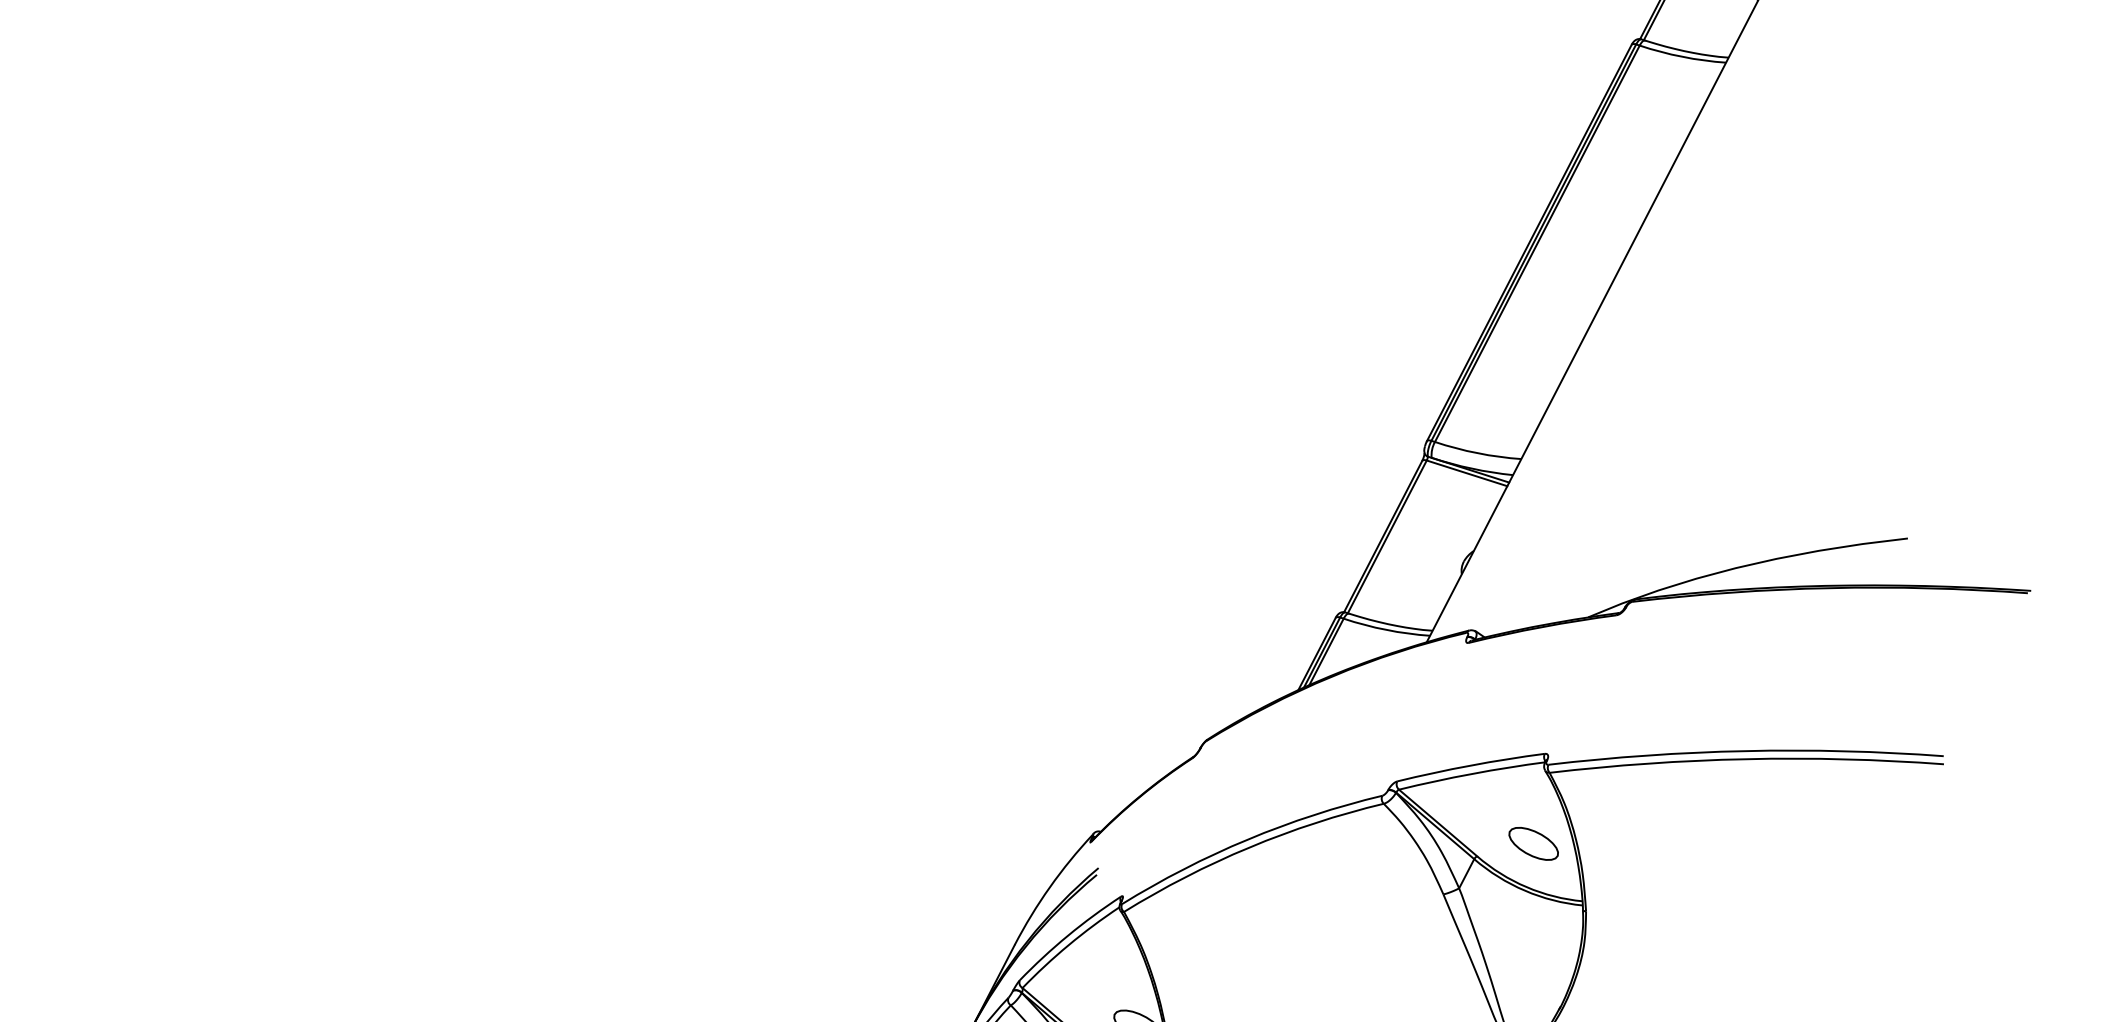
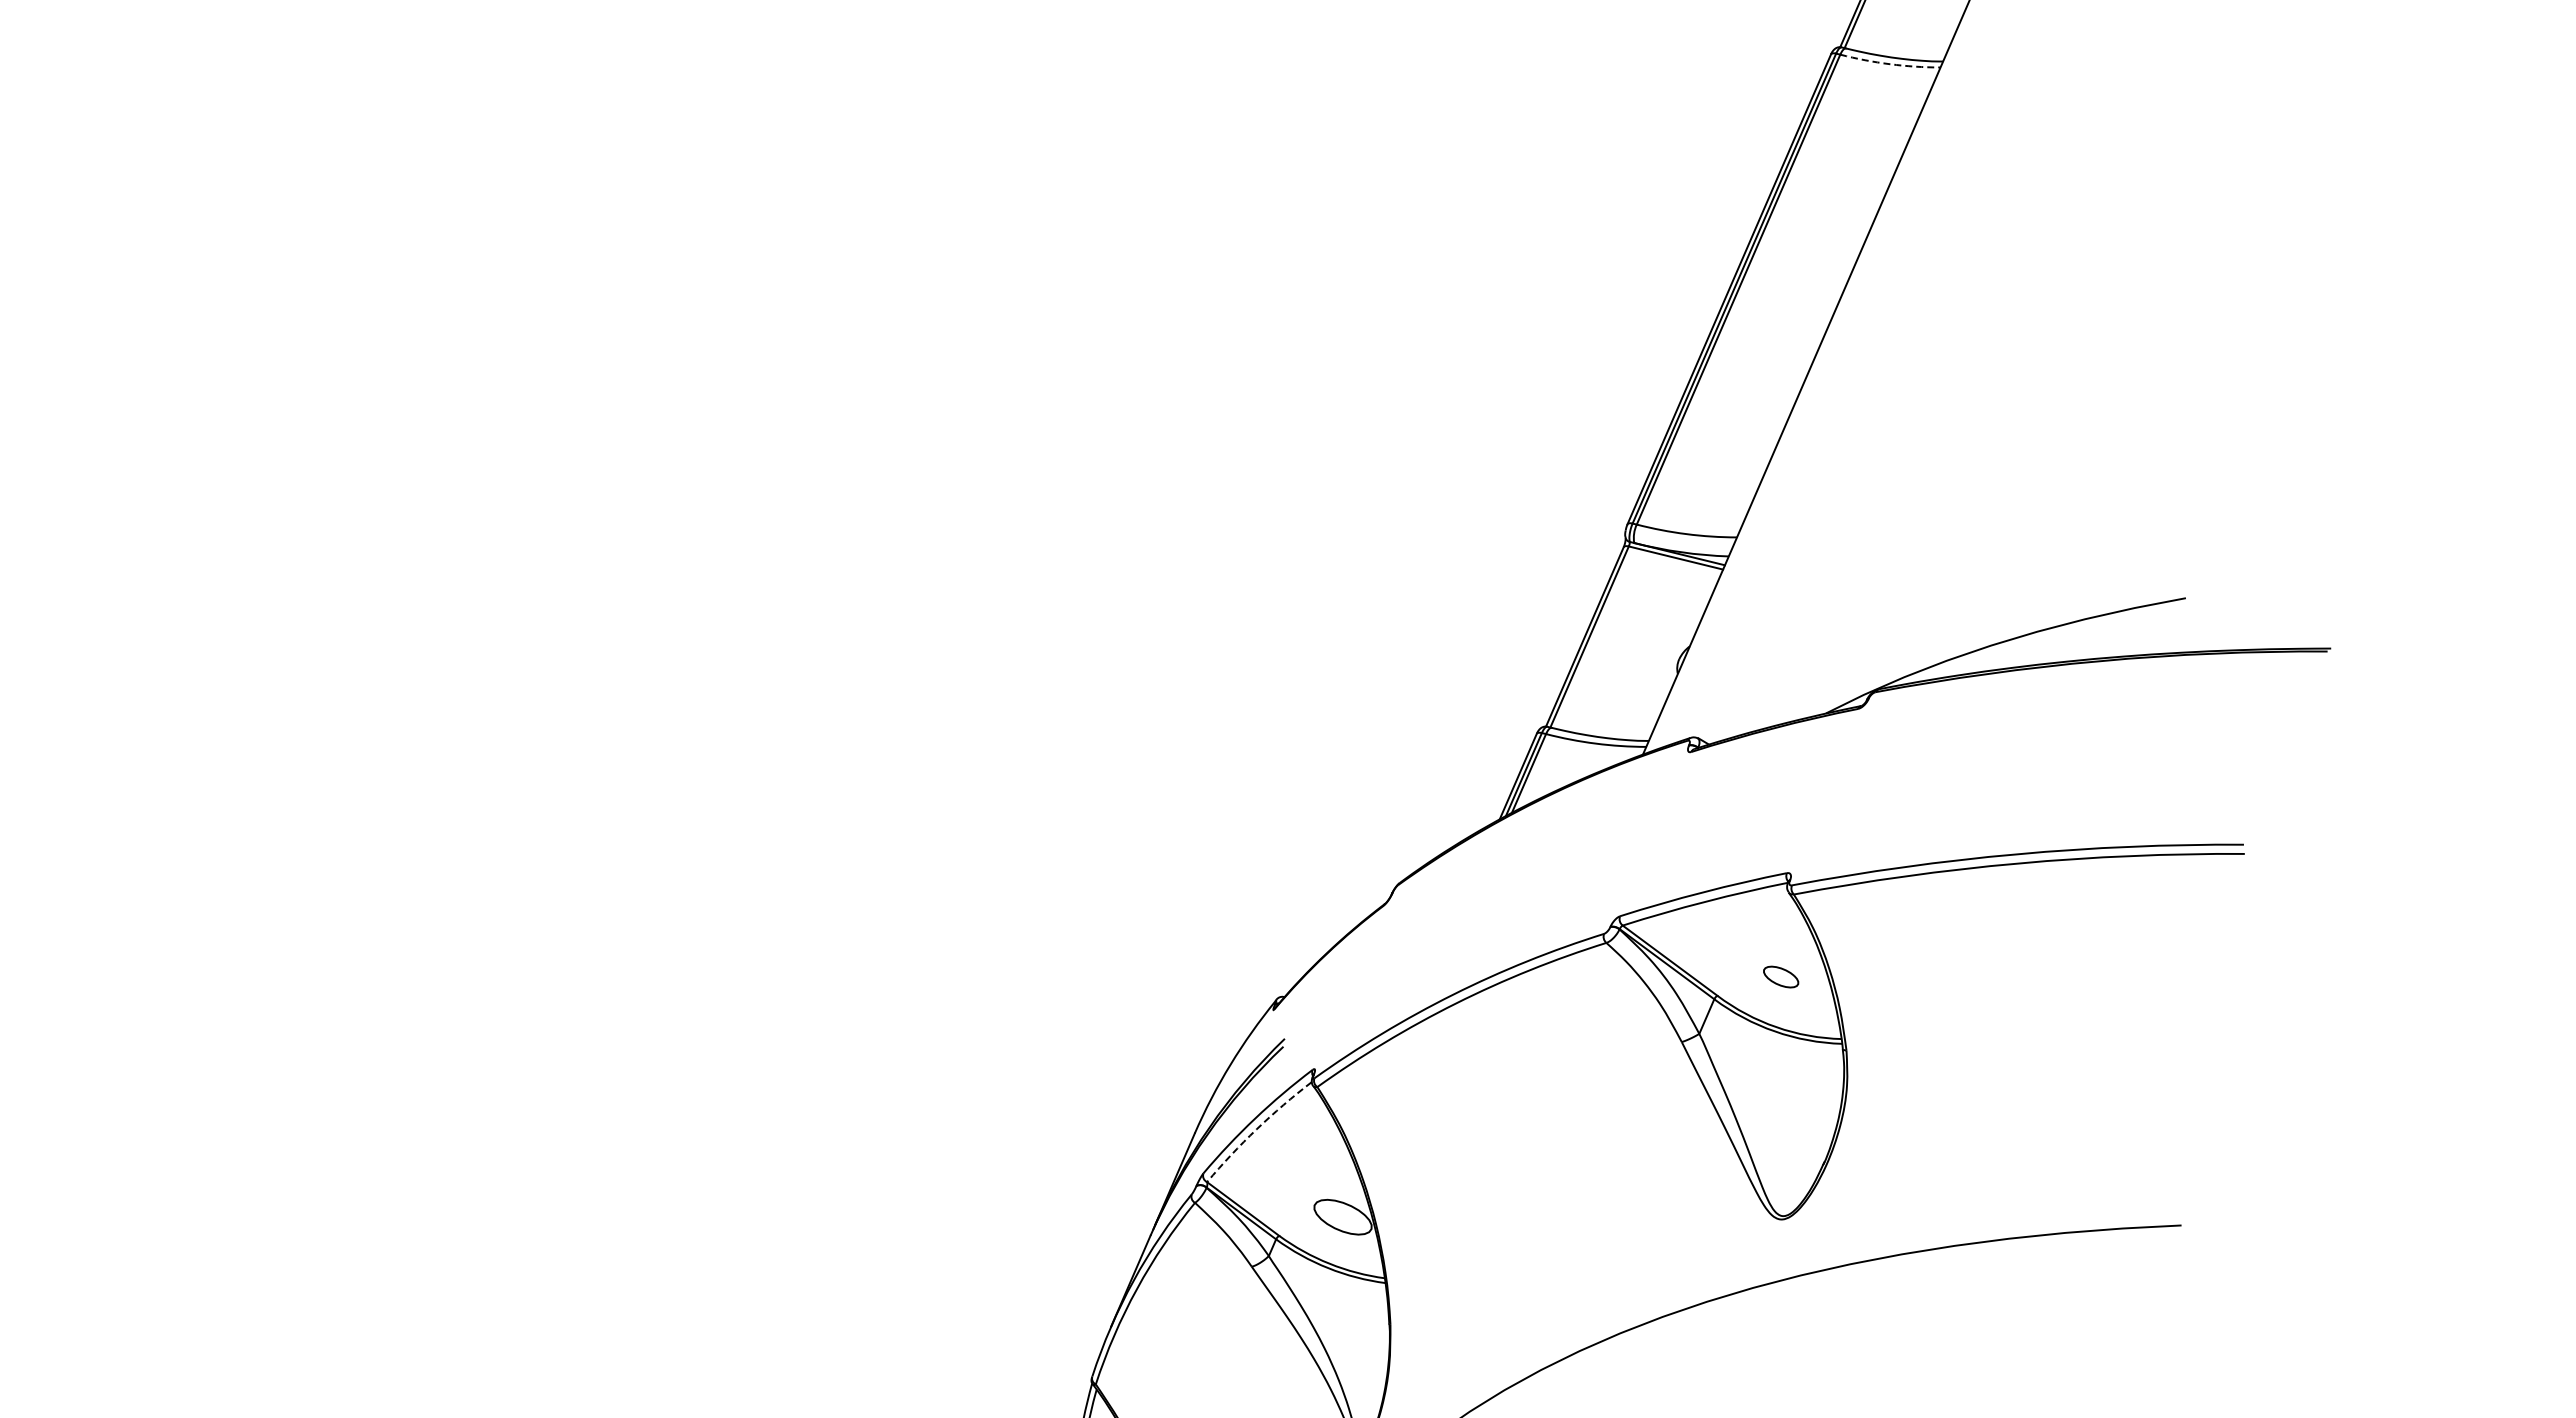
arc: (1682, 57) -> (1890, 64), solid -> dashed
part: (1533, 843) -> (1780, 976), size x0.6
arc: (1068, 945) -> (1256, 1129), solid -> dashed

